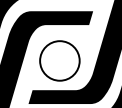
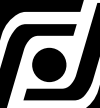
fill: (60, 60) -> (49, 64), added

